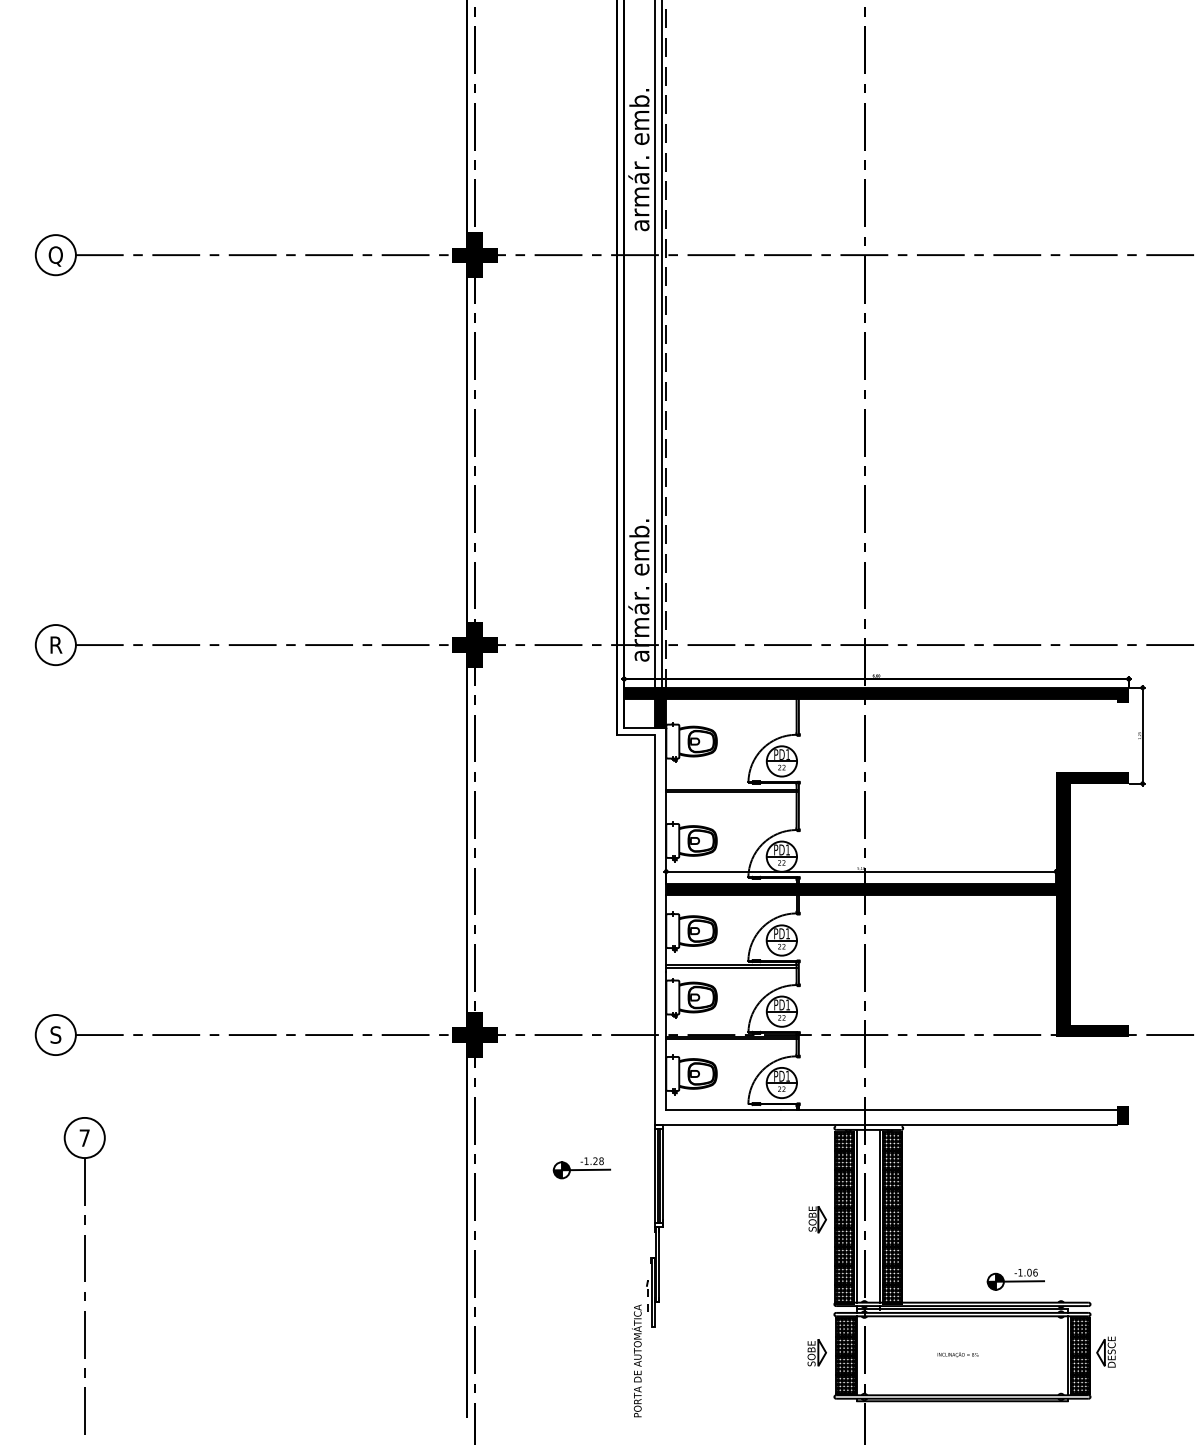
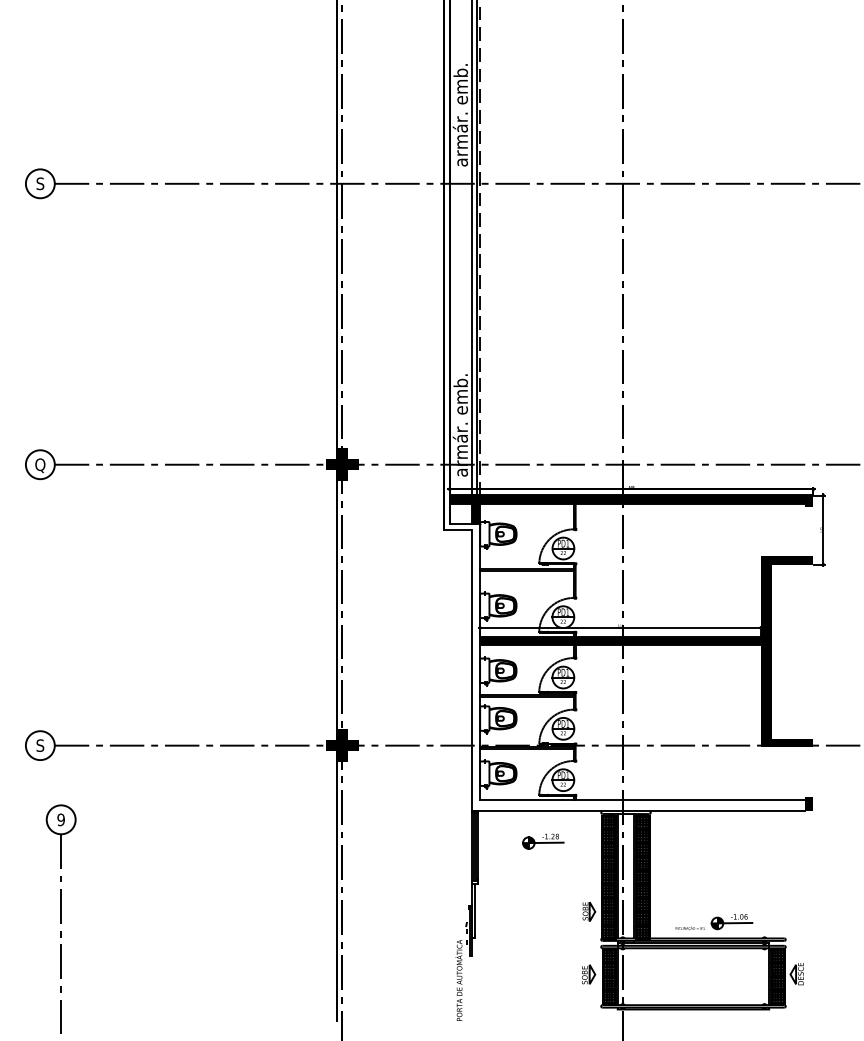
fill: (475, 255) -> (342, 184), removed
text: (55, 256) -> (40, 184), Q -> S
text: (55, 646) -> (40, 465), R -> Q
text: (84, 1137) -> (60, 819), 7 -> 9
part: (581, 1168) -> (542, 841), moved
part: (817, 1219) -> (589, 911), moved
text: (957, 1354) -> (689, 928), moved

